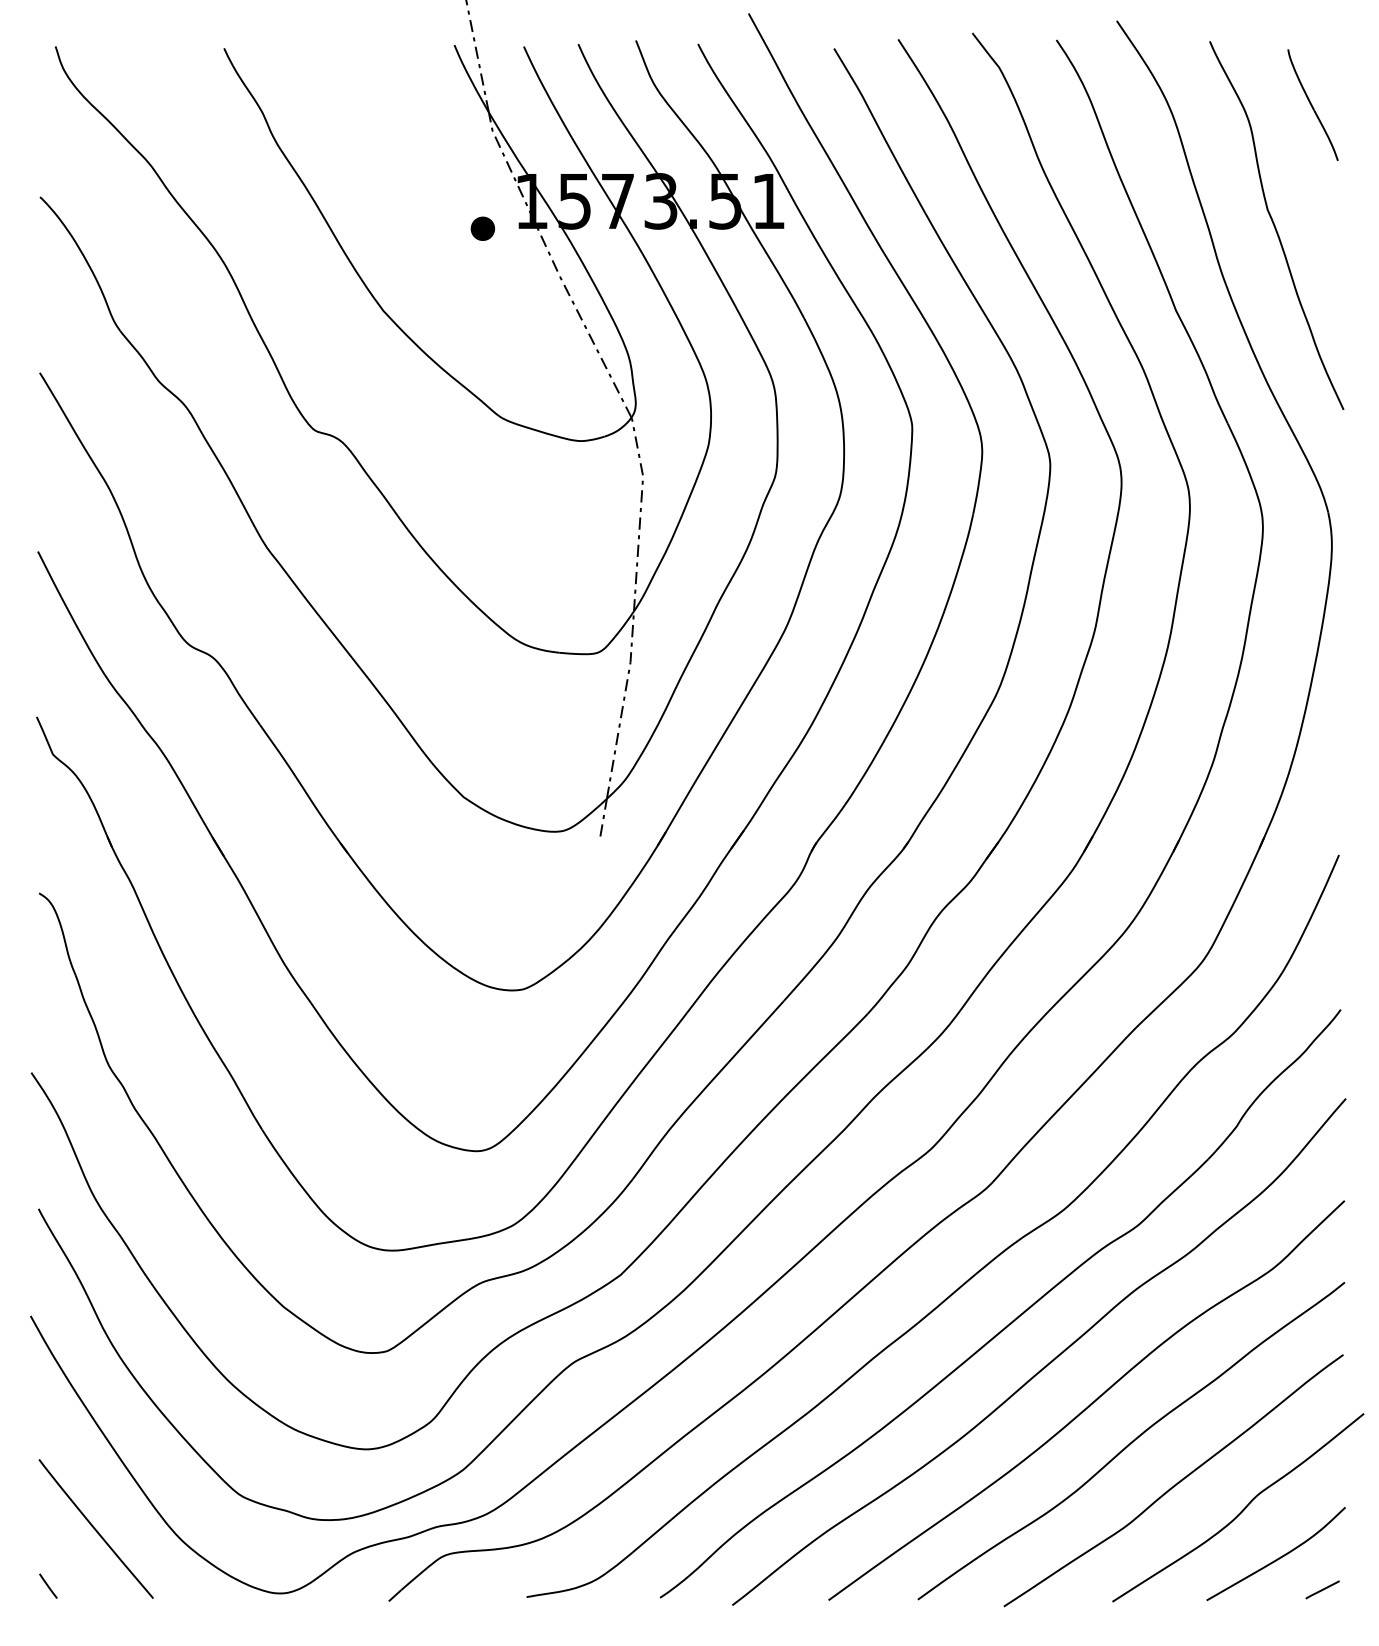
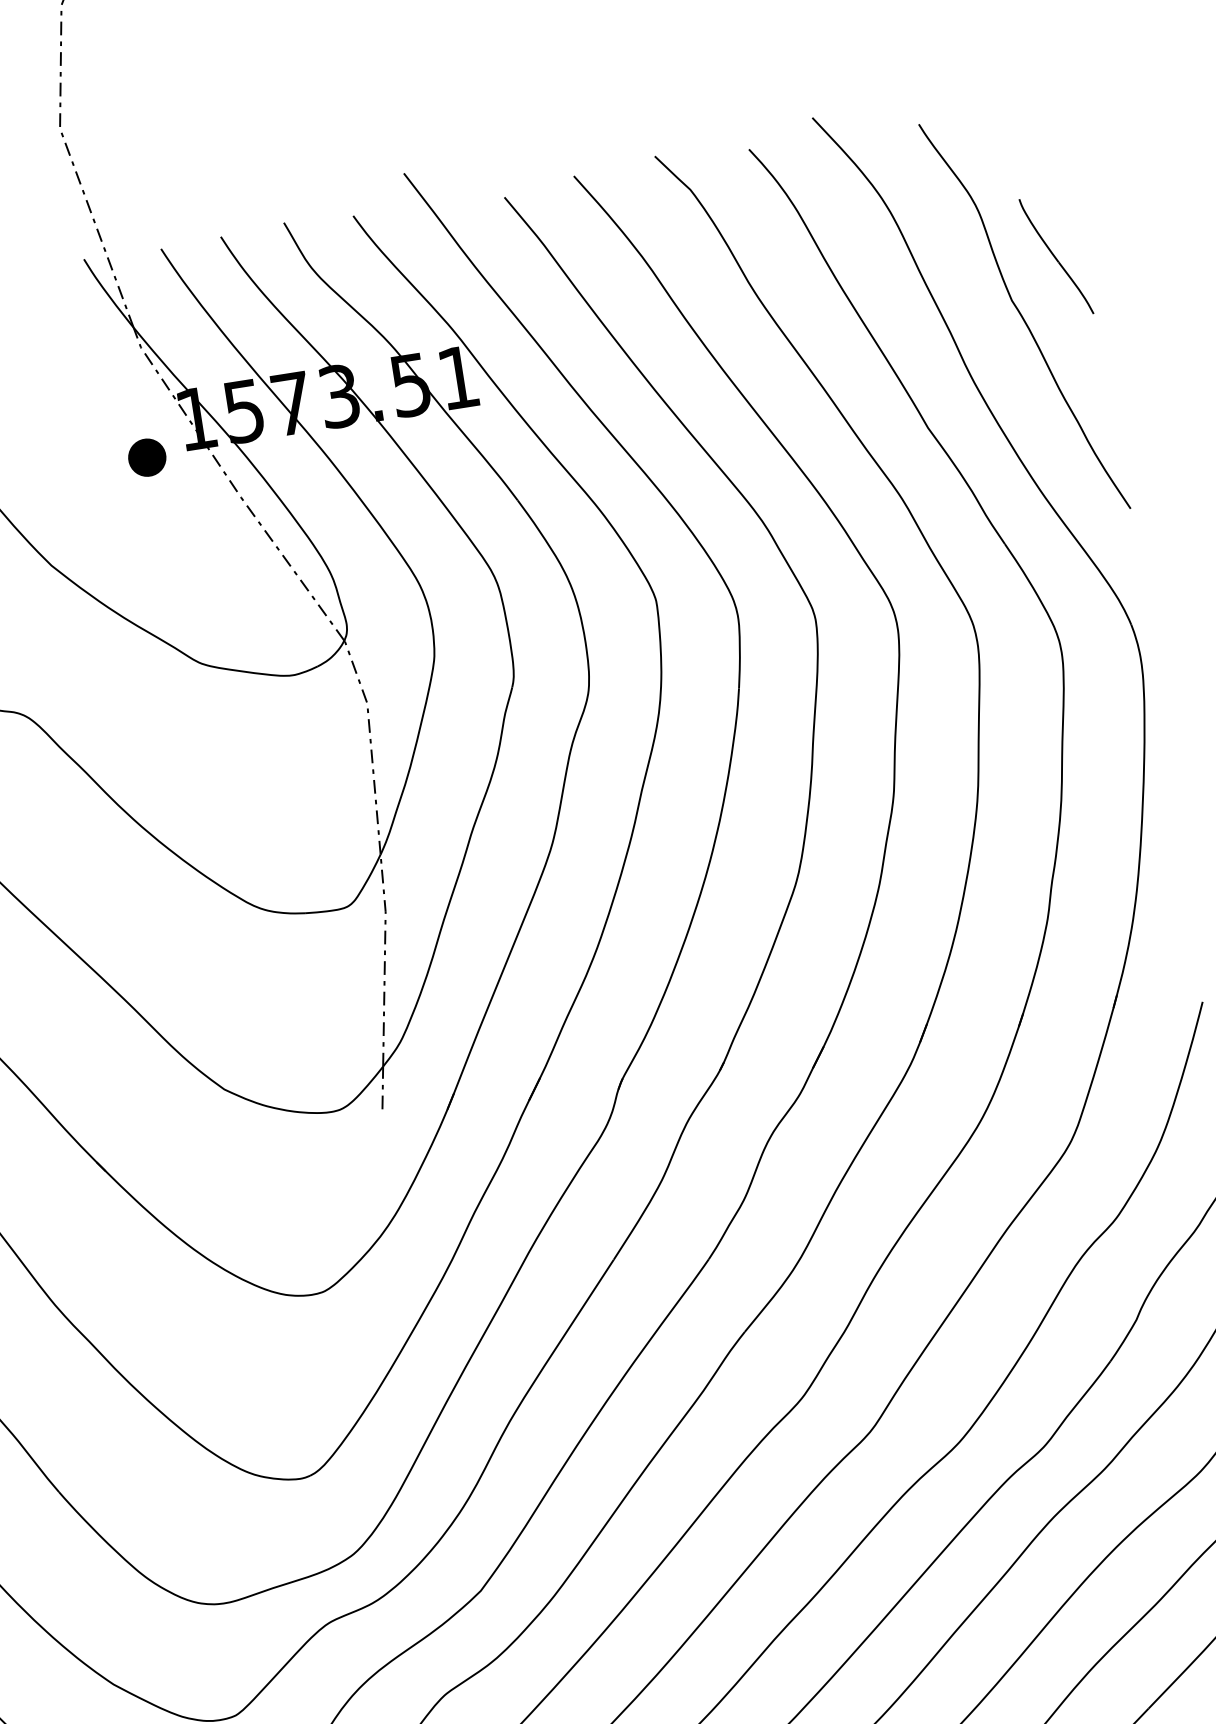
part: (1312, 104) -> (1055, 256), moved
part: (482, 228) -> (146, 457), size x1.4

